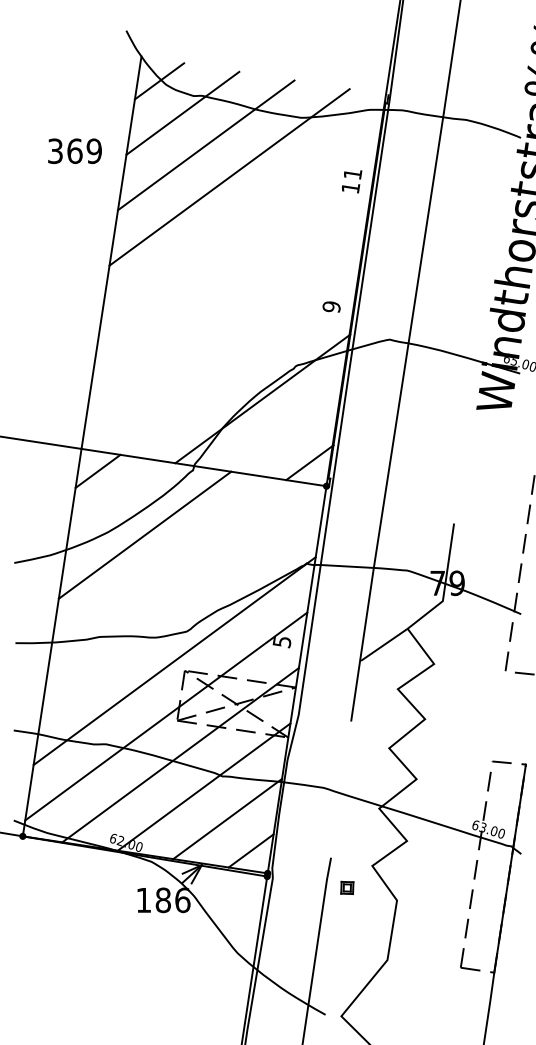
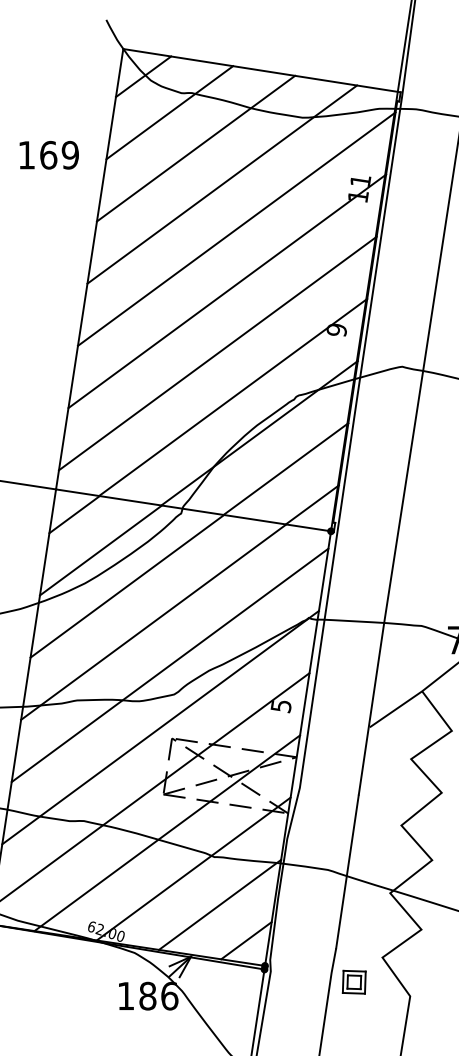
line: (264, 75) -> (261, 70), added
text: (55, 151) -> (26, 155), 369 -> 169
line: (242, 217) -> (236, 229), added
line: (233, 272) -> (226, 291), added
line: (225, 327) -> (217, 353), added
line: (238, 366) -> (232, 396), added
line: (285, 430) -> (285, 468), added
line: (121, 503) -> (100, 550), added
line: (168, 567) -> (153, 622), added
line: (183, 605) -> (170, 665), added
line: (341, 789) -> (347, 871), added
part: (347, 887) -> (354, 981), size x1.67

